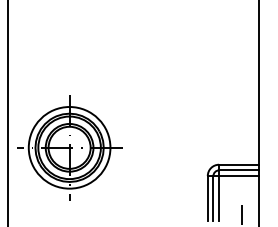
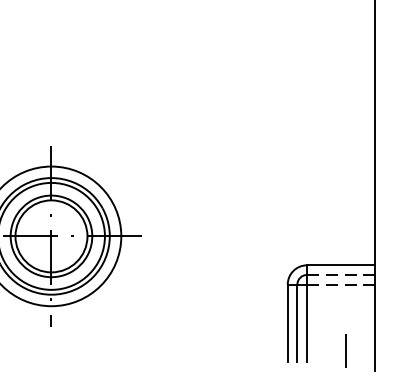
line: (238, 170) -> (340, 275), solid -> dashed
line: (238, 176) -> (340, 285), solid -> dashed

